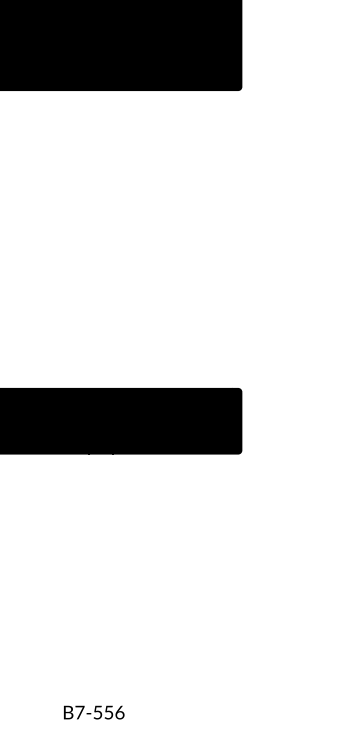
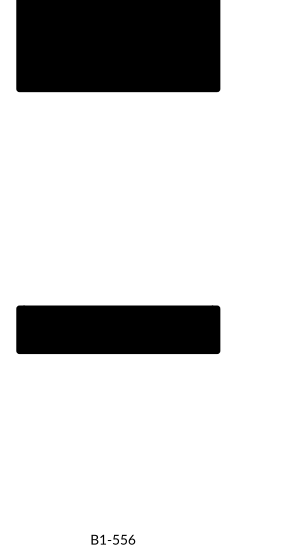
text: (79, 712) -> (102, 539), B7-556 -> B1-556

